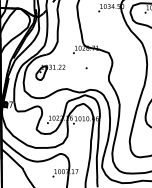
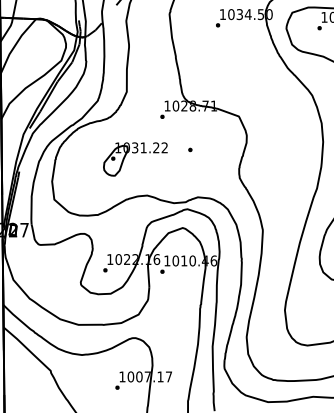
part: (50, 72) -> (135, 159), moved

